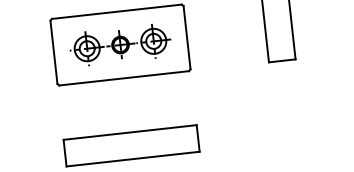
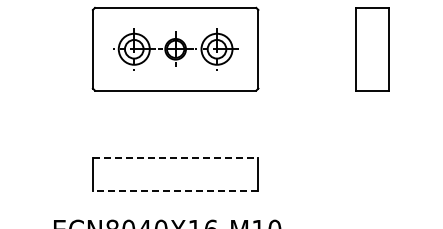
line: (129, 132) -> (175, 157), solid -> dashed
line: (133, 159) -> (175, 191), solid -> dashed

